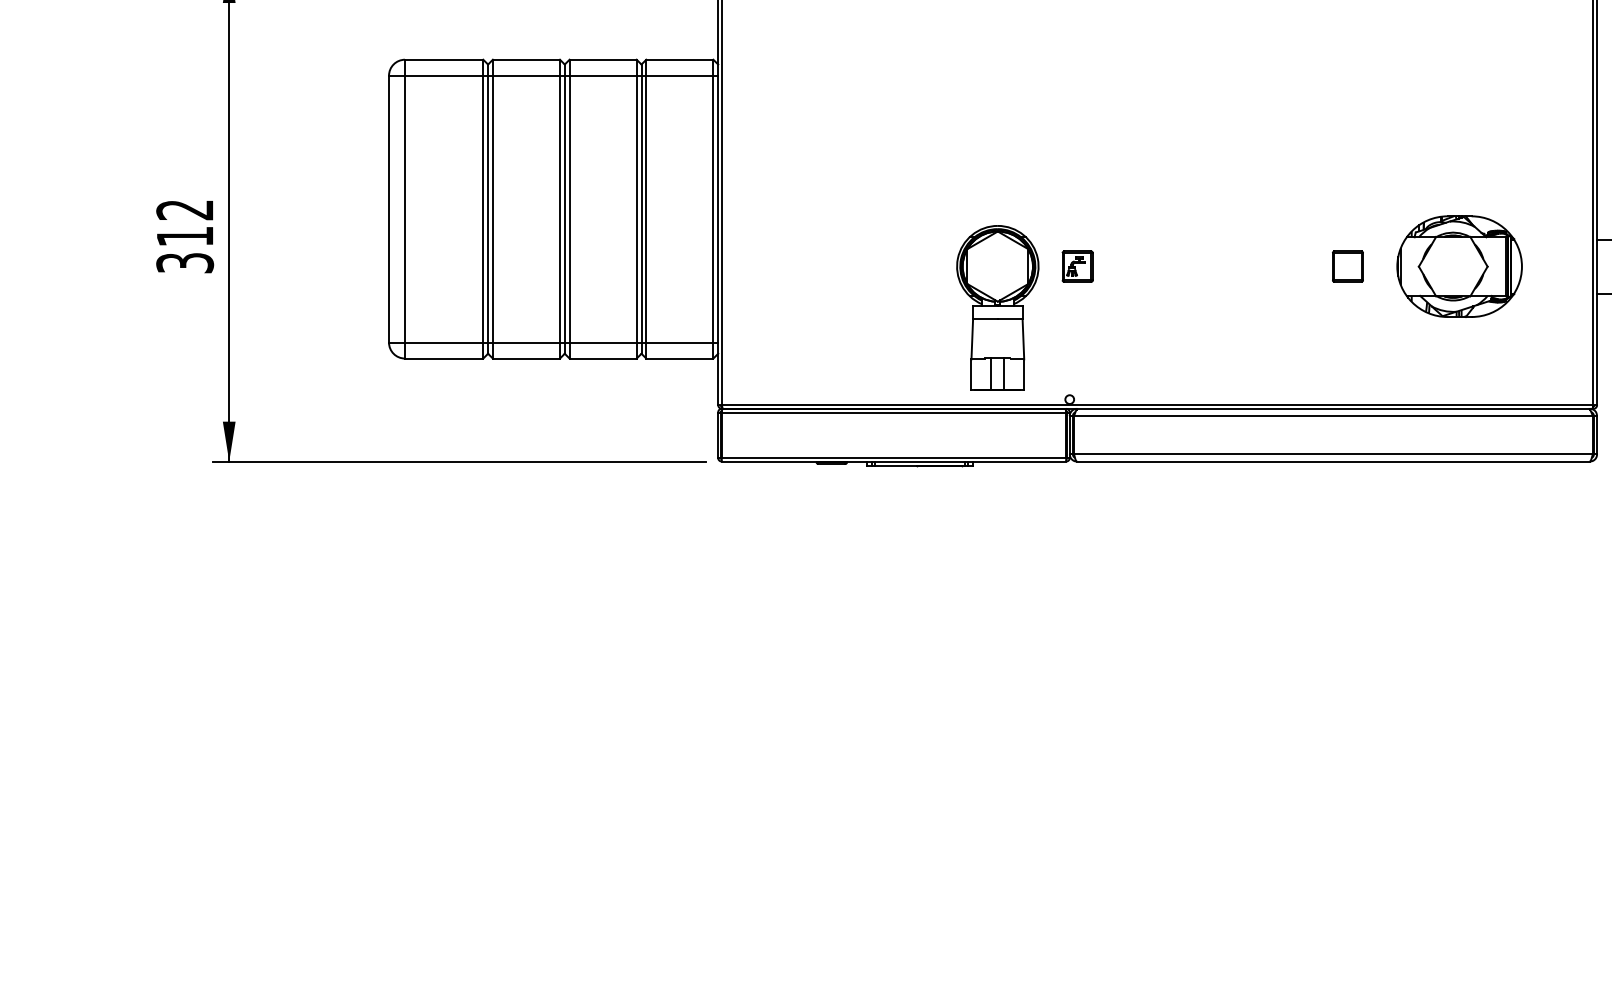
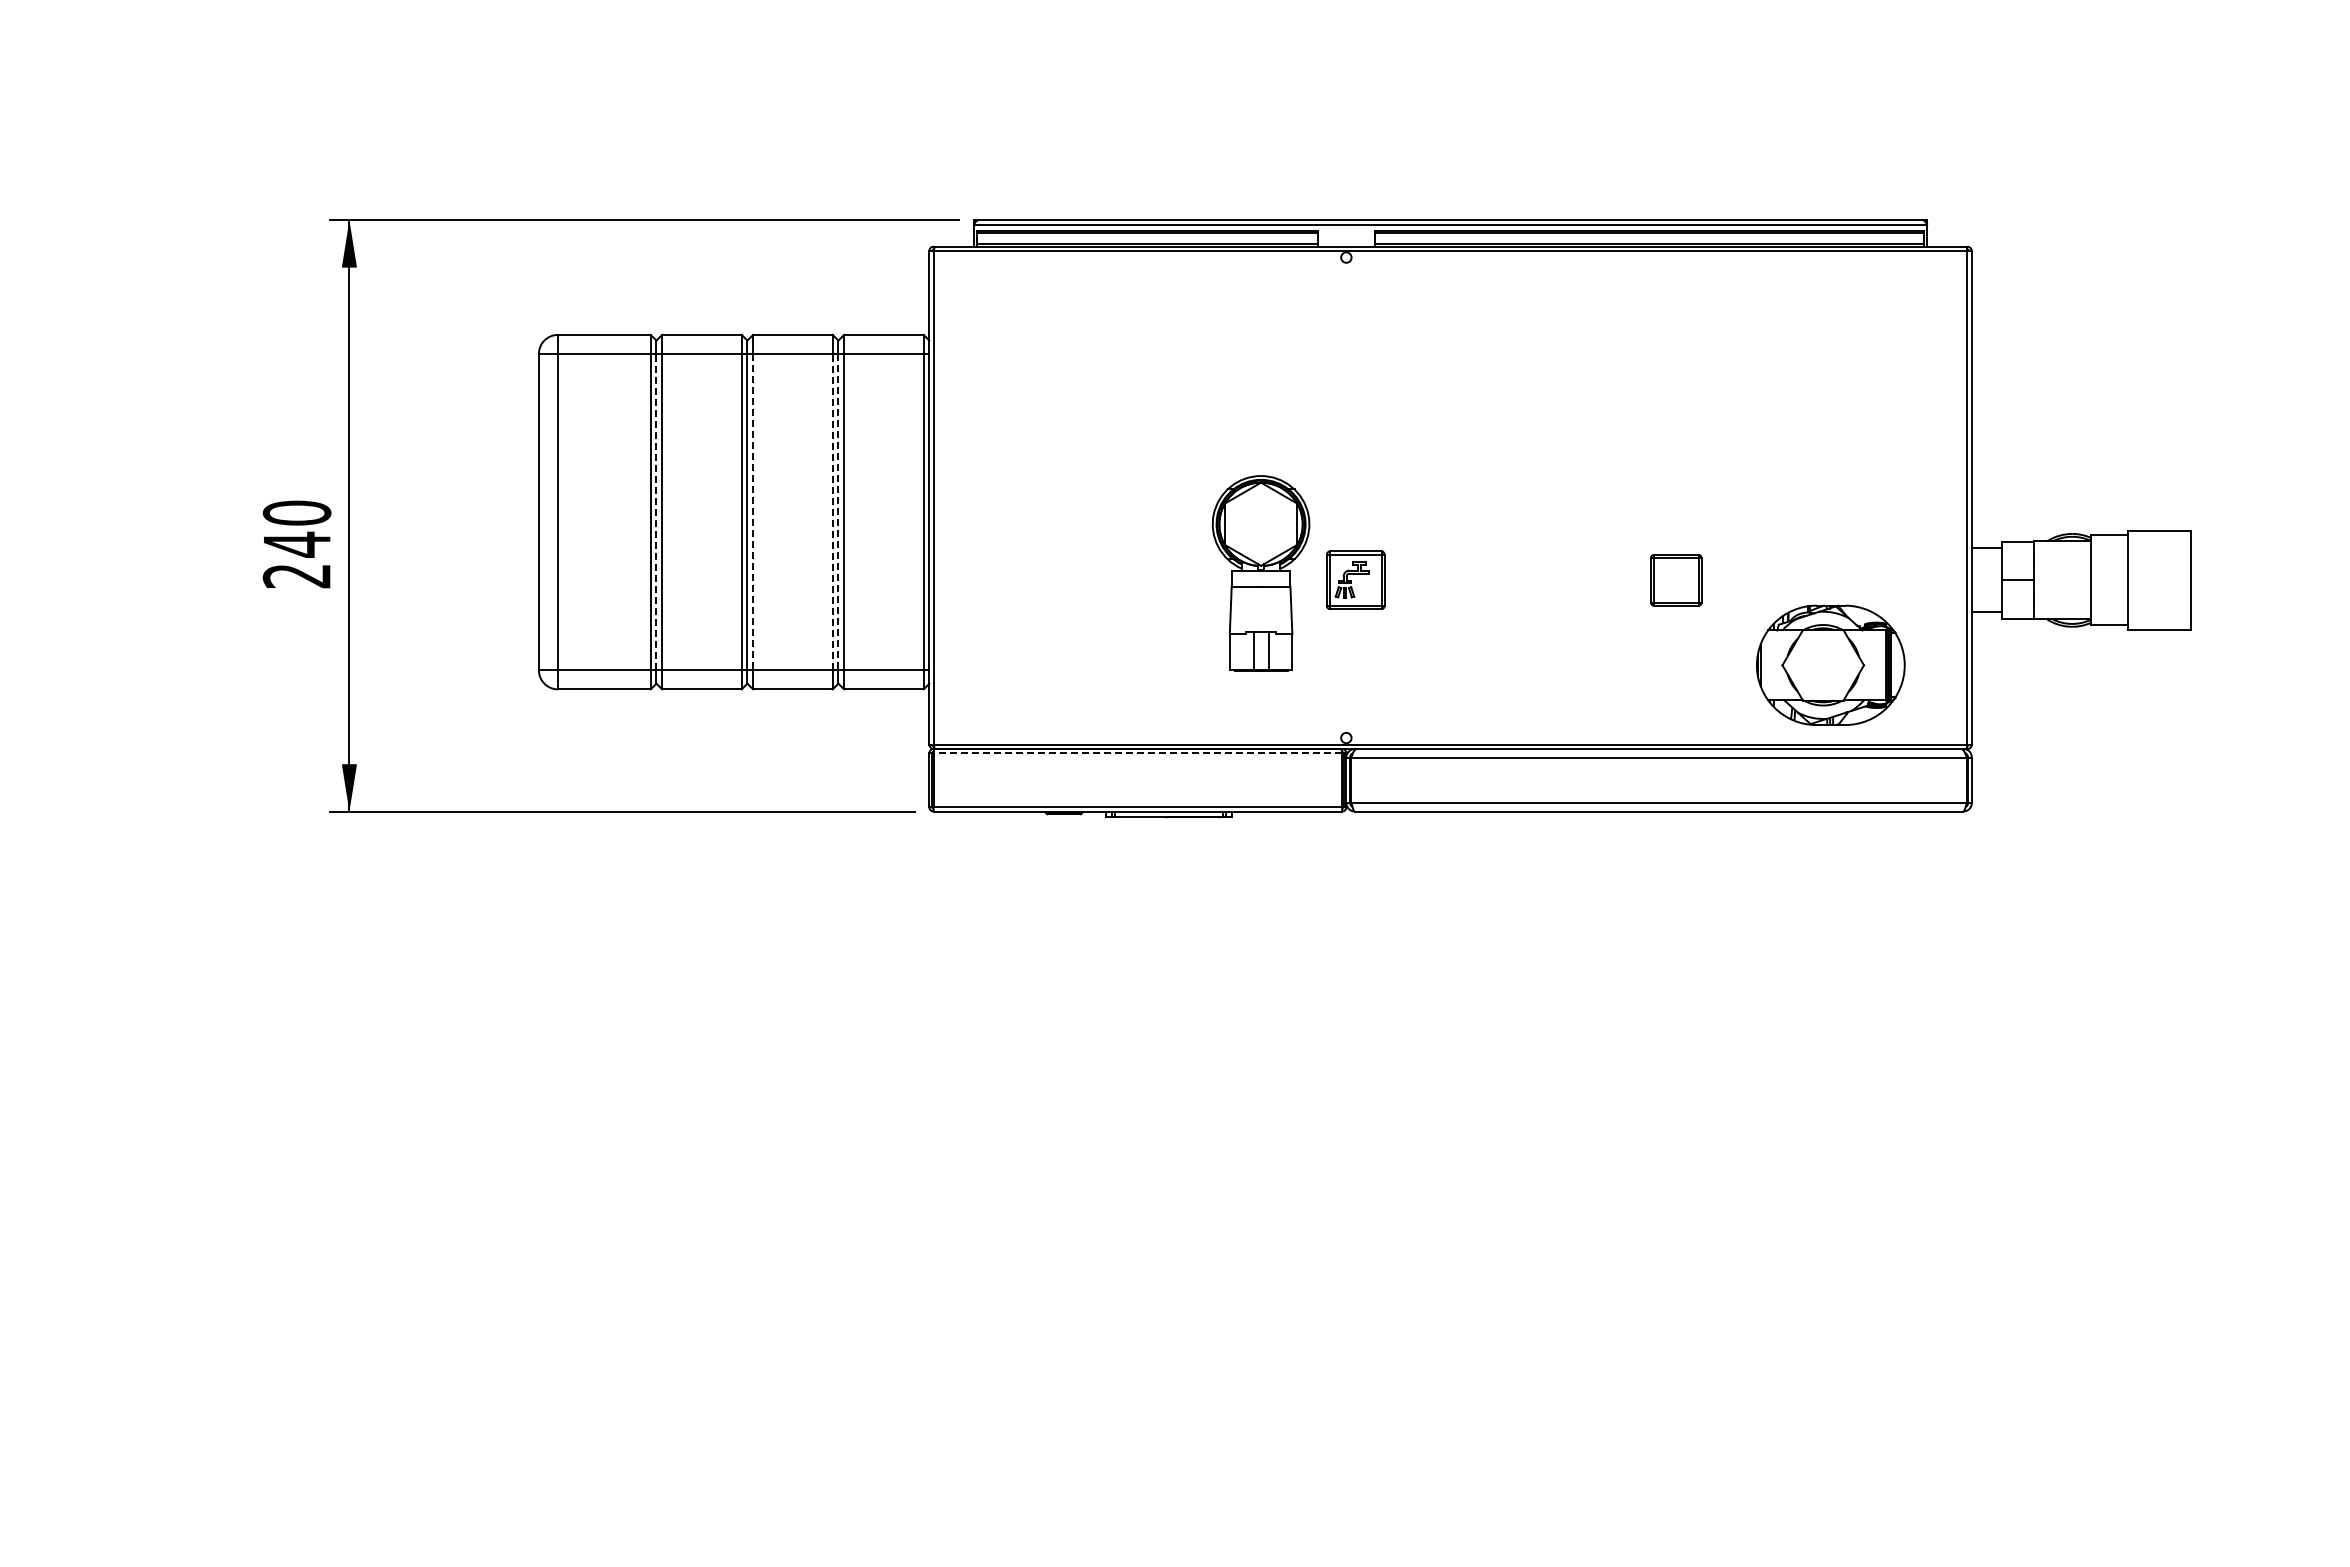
line: (488, 208) -> (656, 511), solid -> dashed
line: (636, 208) -> (832, 511), solid -> dashed
line: (569, 209) -> (753, 512), solid -> dashed
line: (641, 209) -> (838, 512), solid -> dashed
text: (184, 236) -> (296, 544), 312 -> 240
part: (1077, 266) -> (1355, 580), size x1.6
part: (1348, 266) -> (1676, 580), size x1.4
part: (1459, 266) -> (1830, 665), moved
part: (997, 308) -> (1260, 573), moved
line: (893, 412) -> (1137, 753), solid -> dashed

